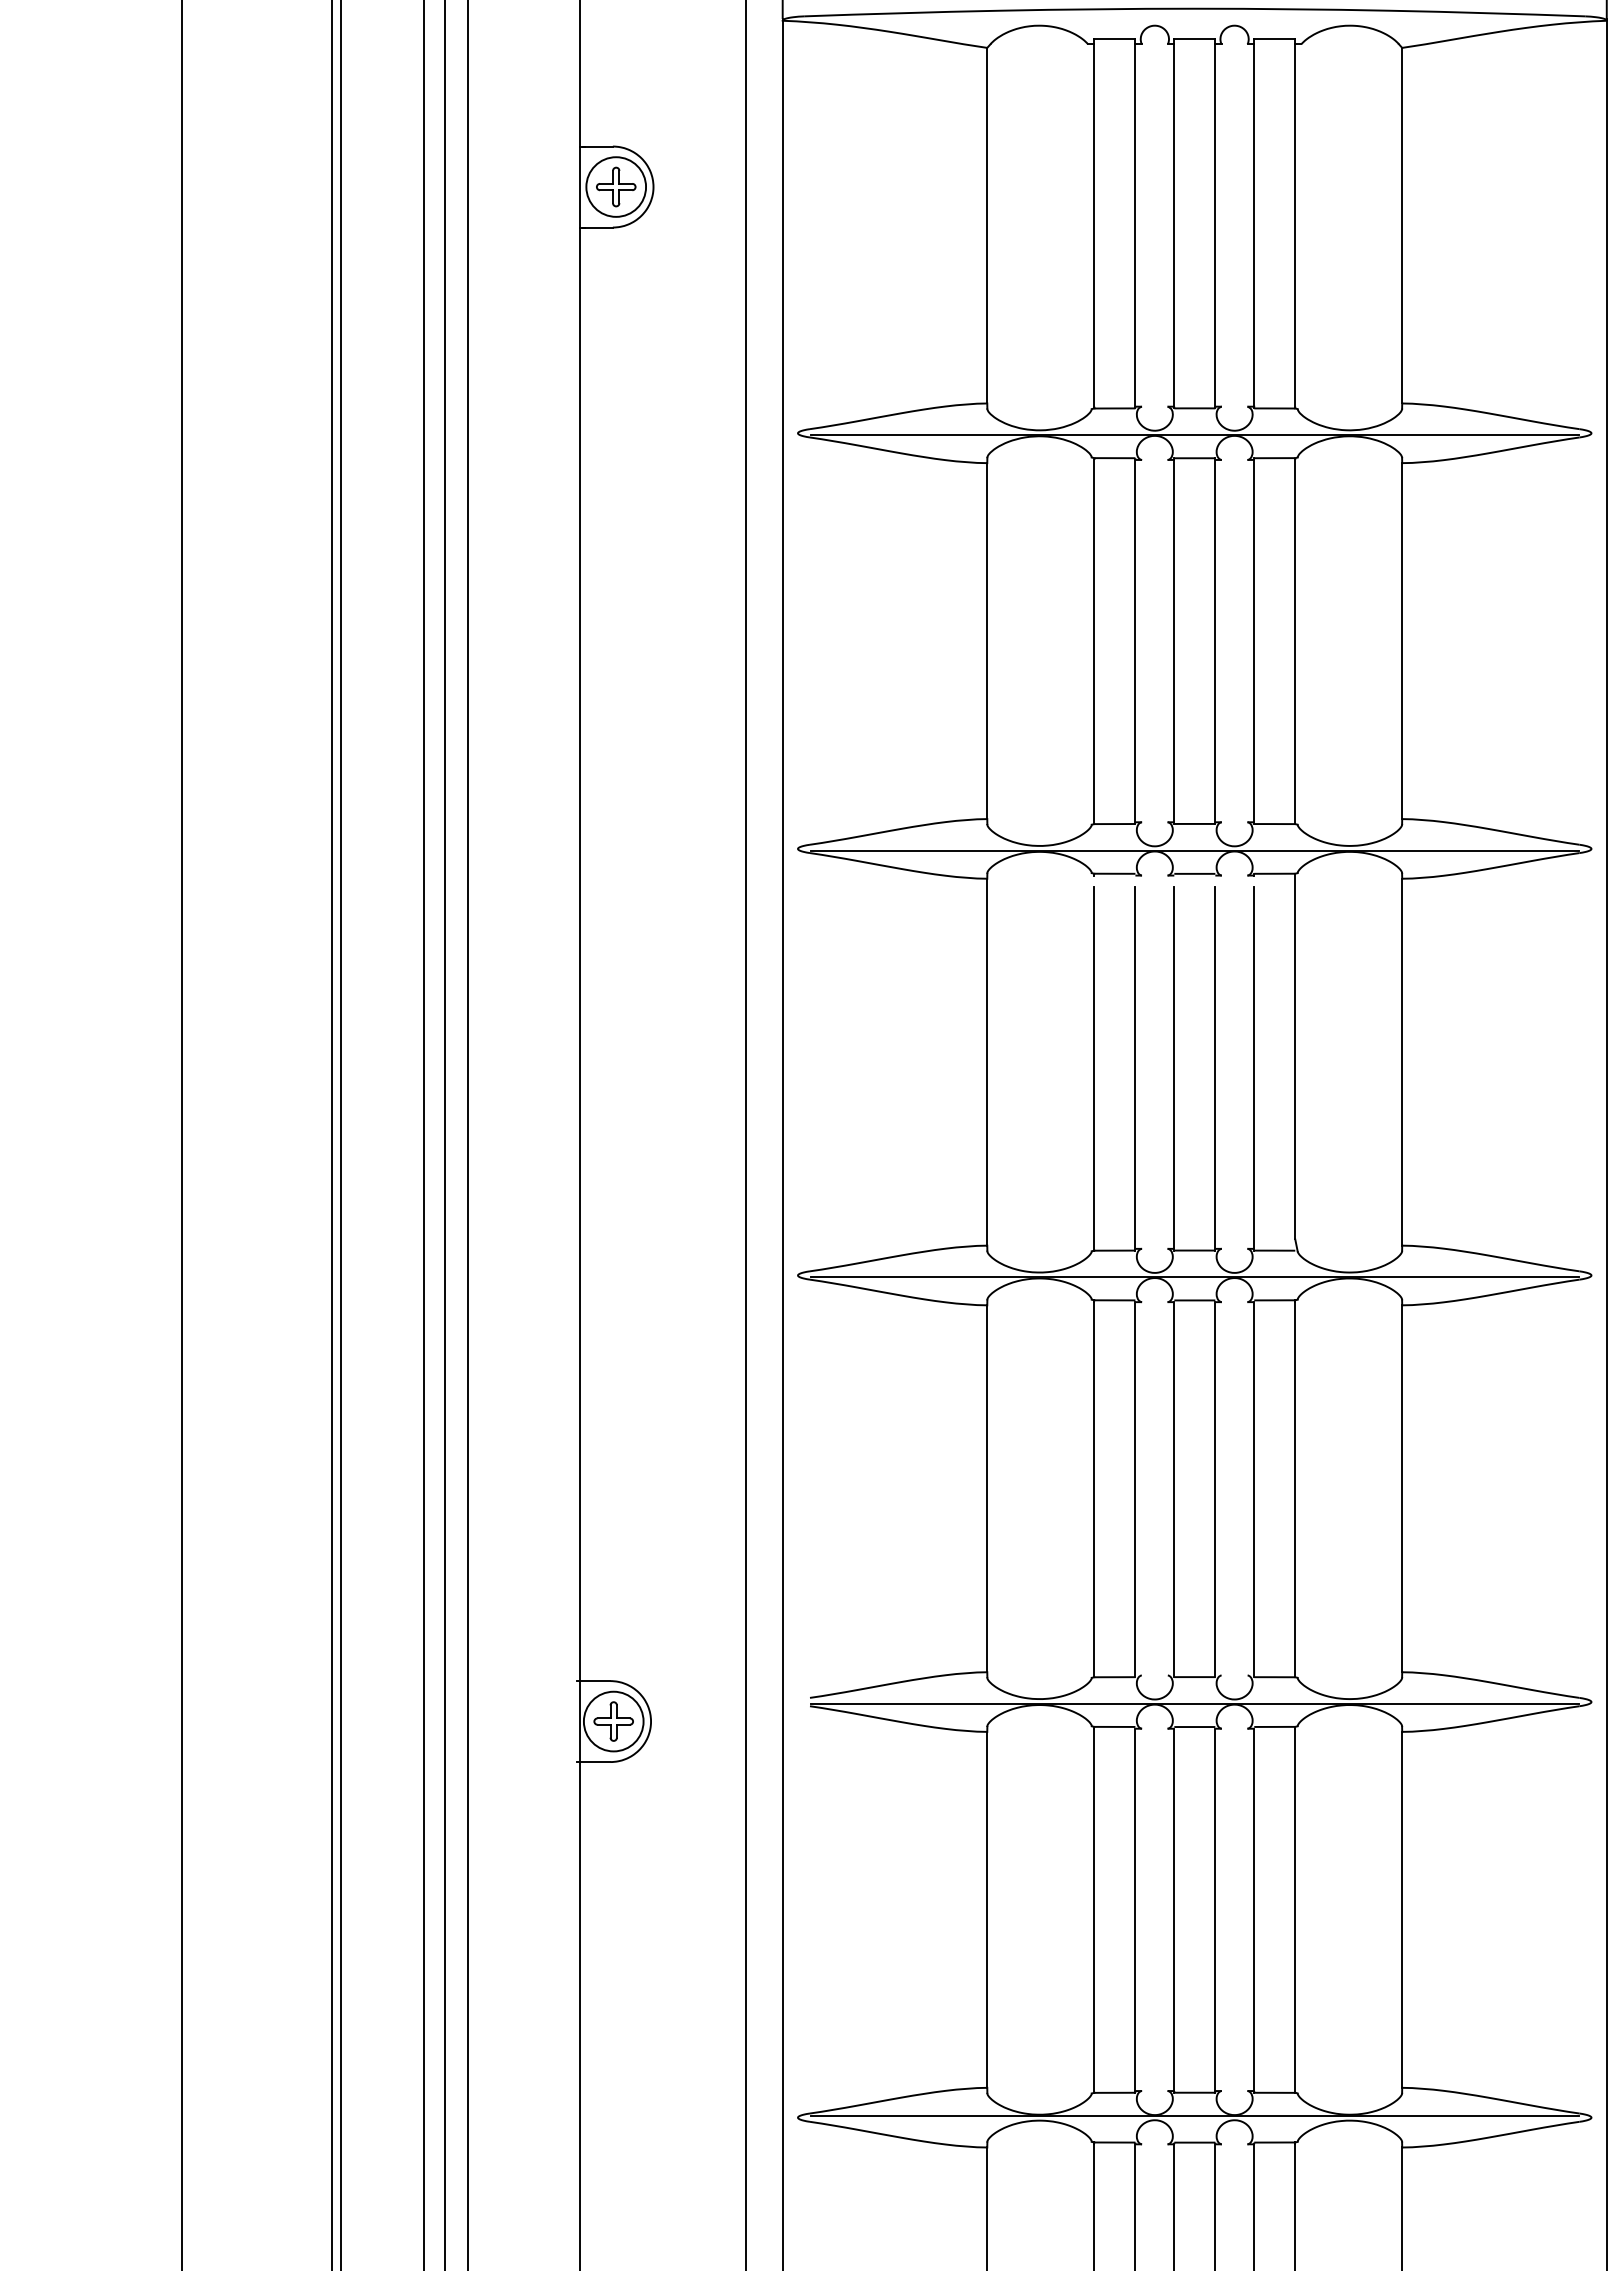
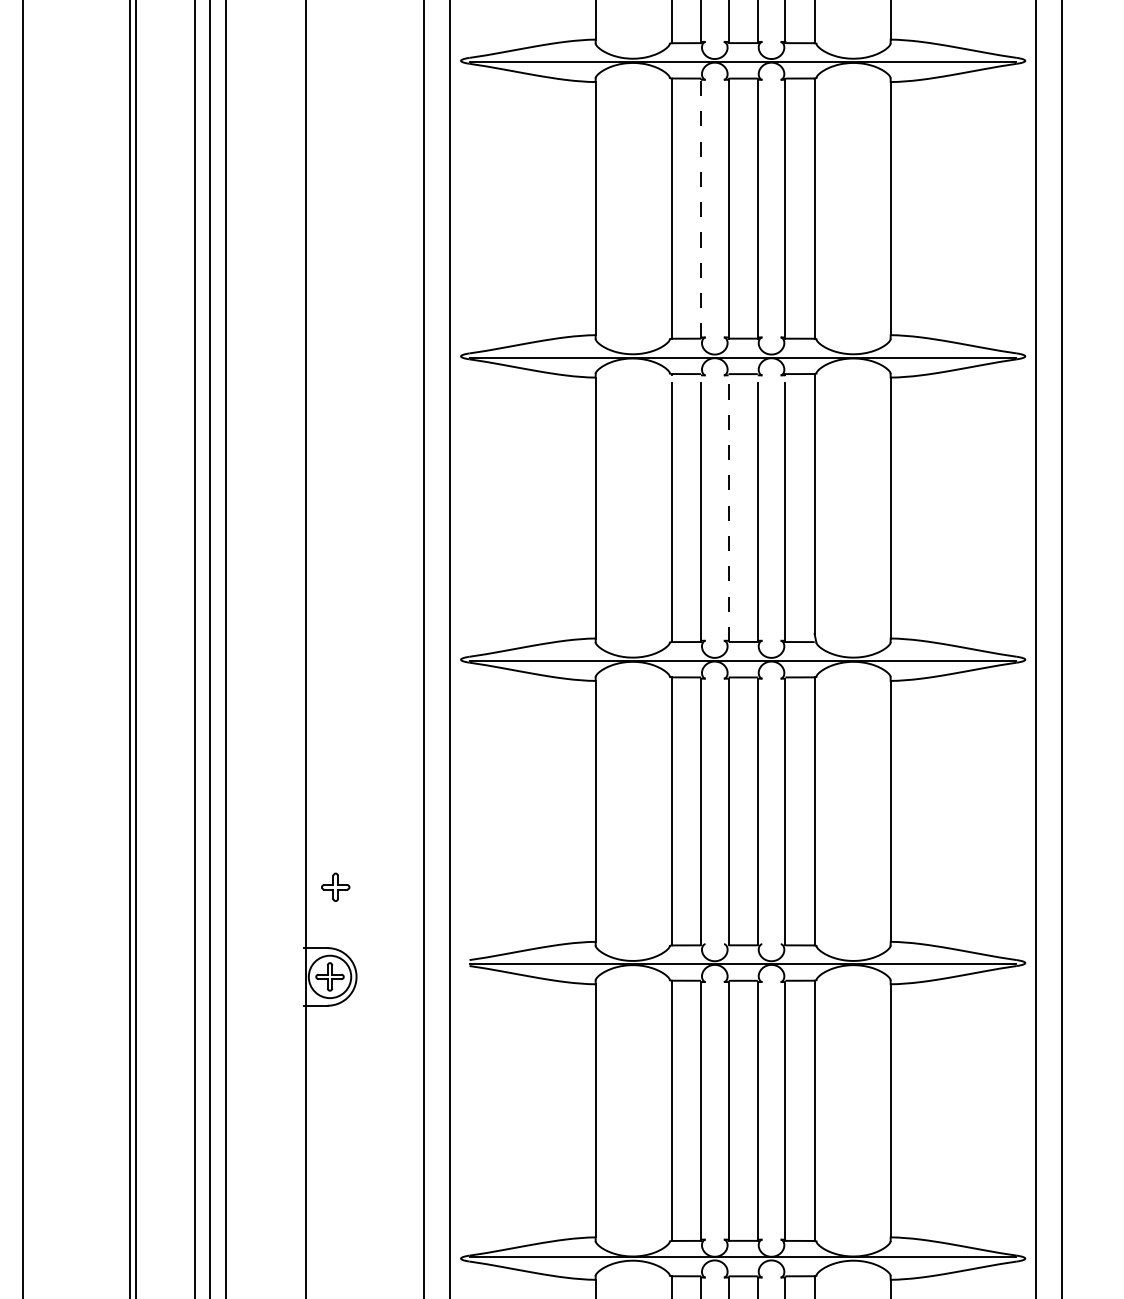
line: (1135, 641) -> (701, 208), solid -> dashed
line: (1174, 1068) -> (728, 512), solid -> dashed
part: (621, 1595) -> (335, 887), added

